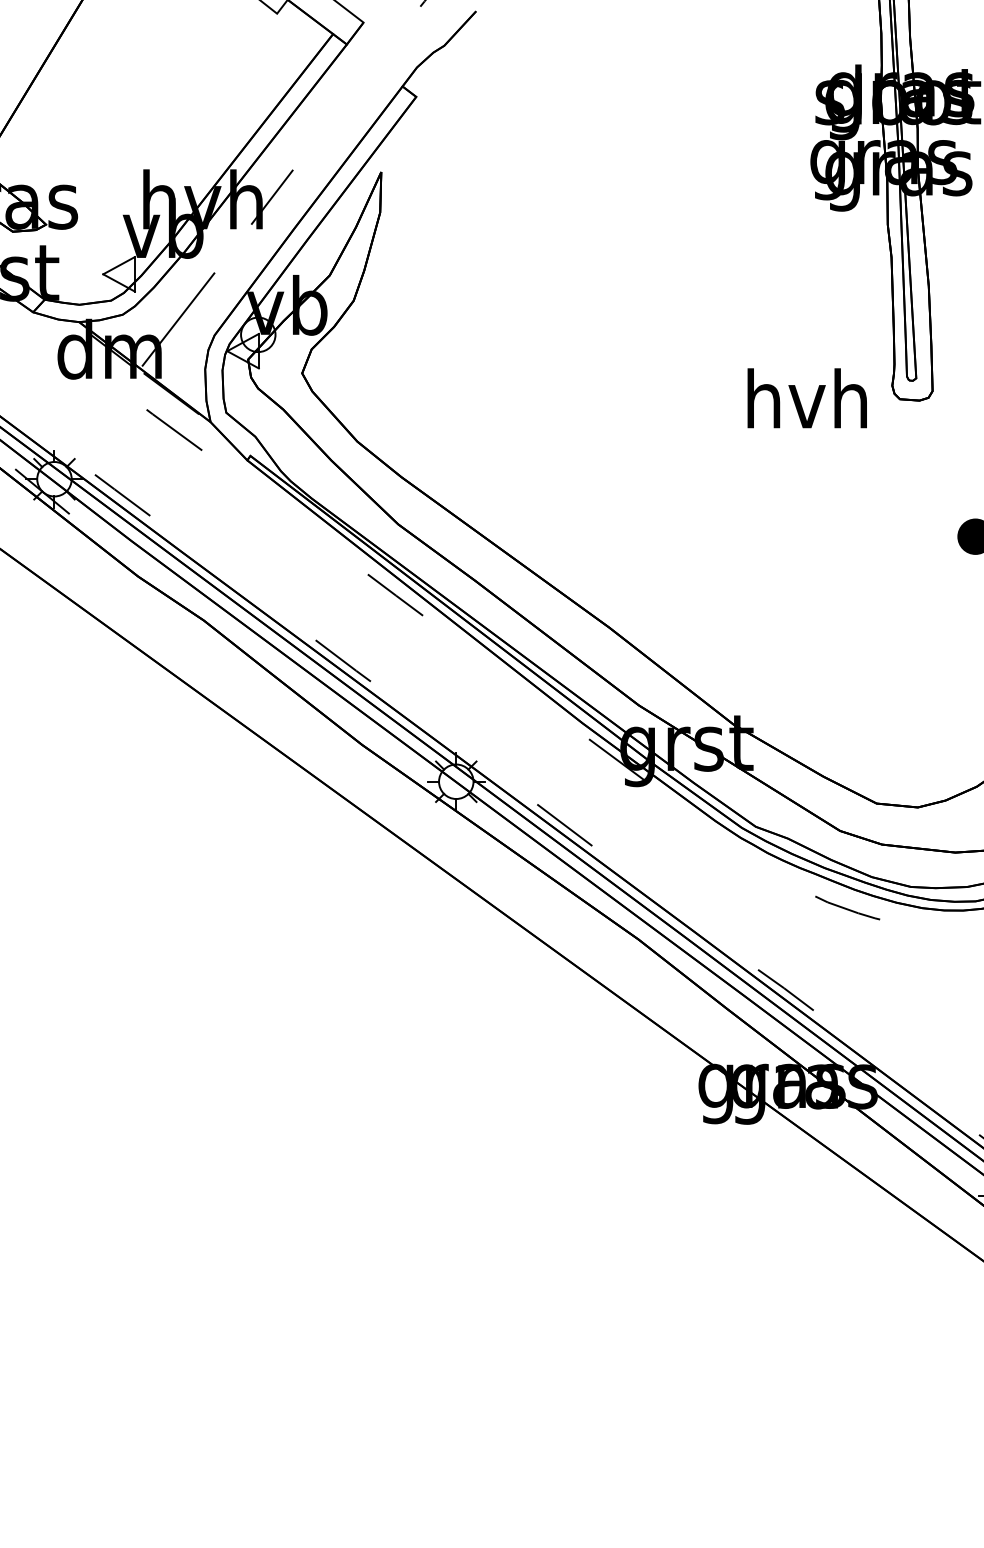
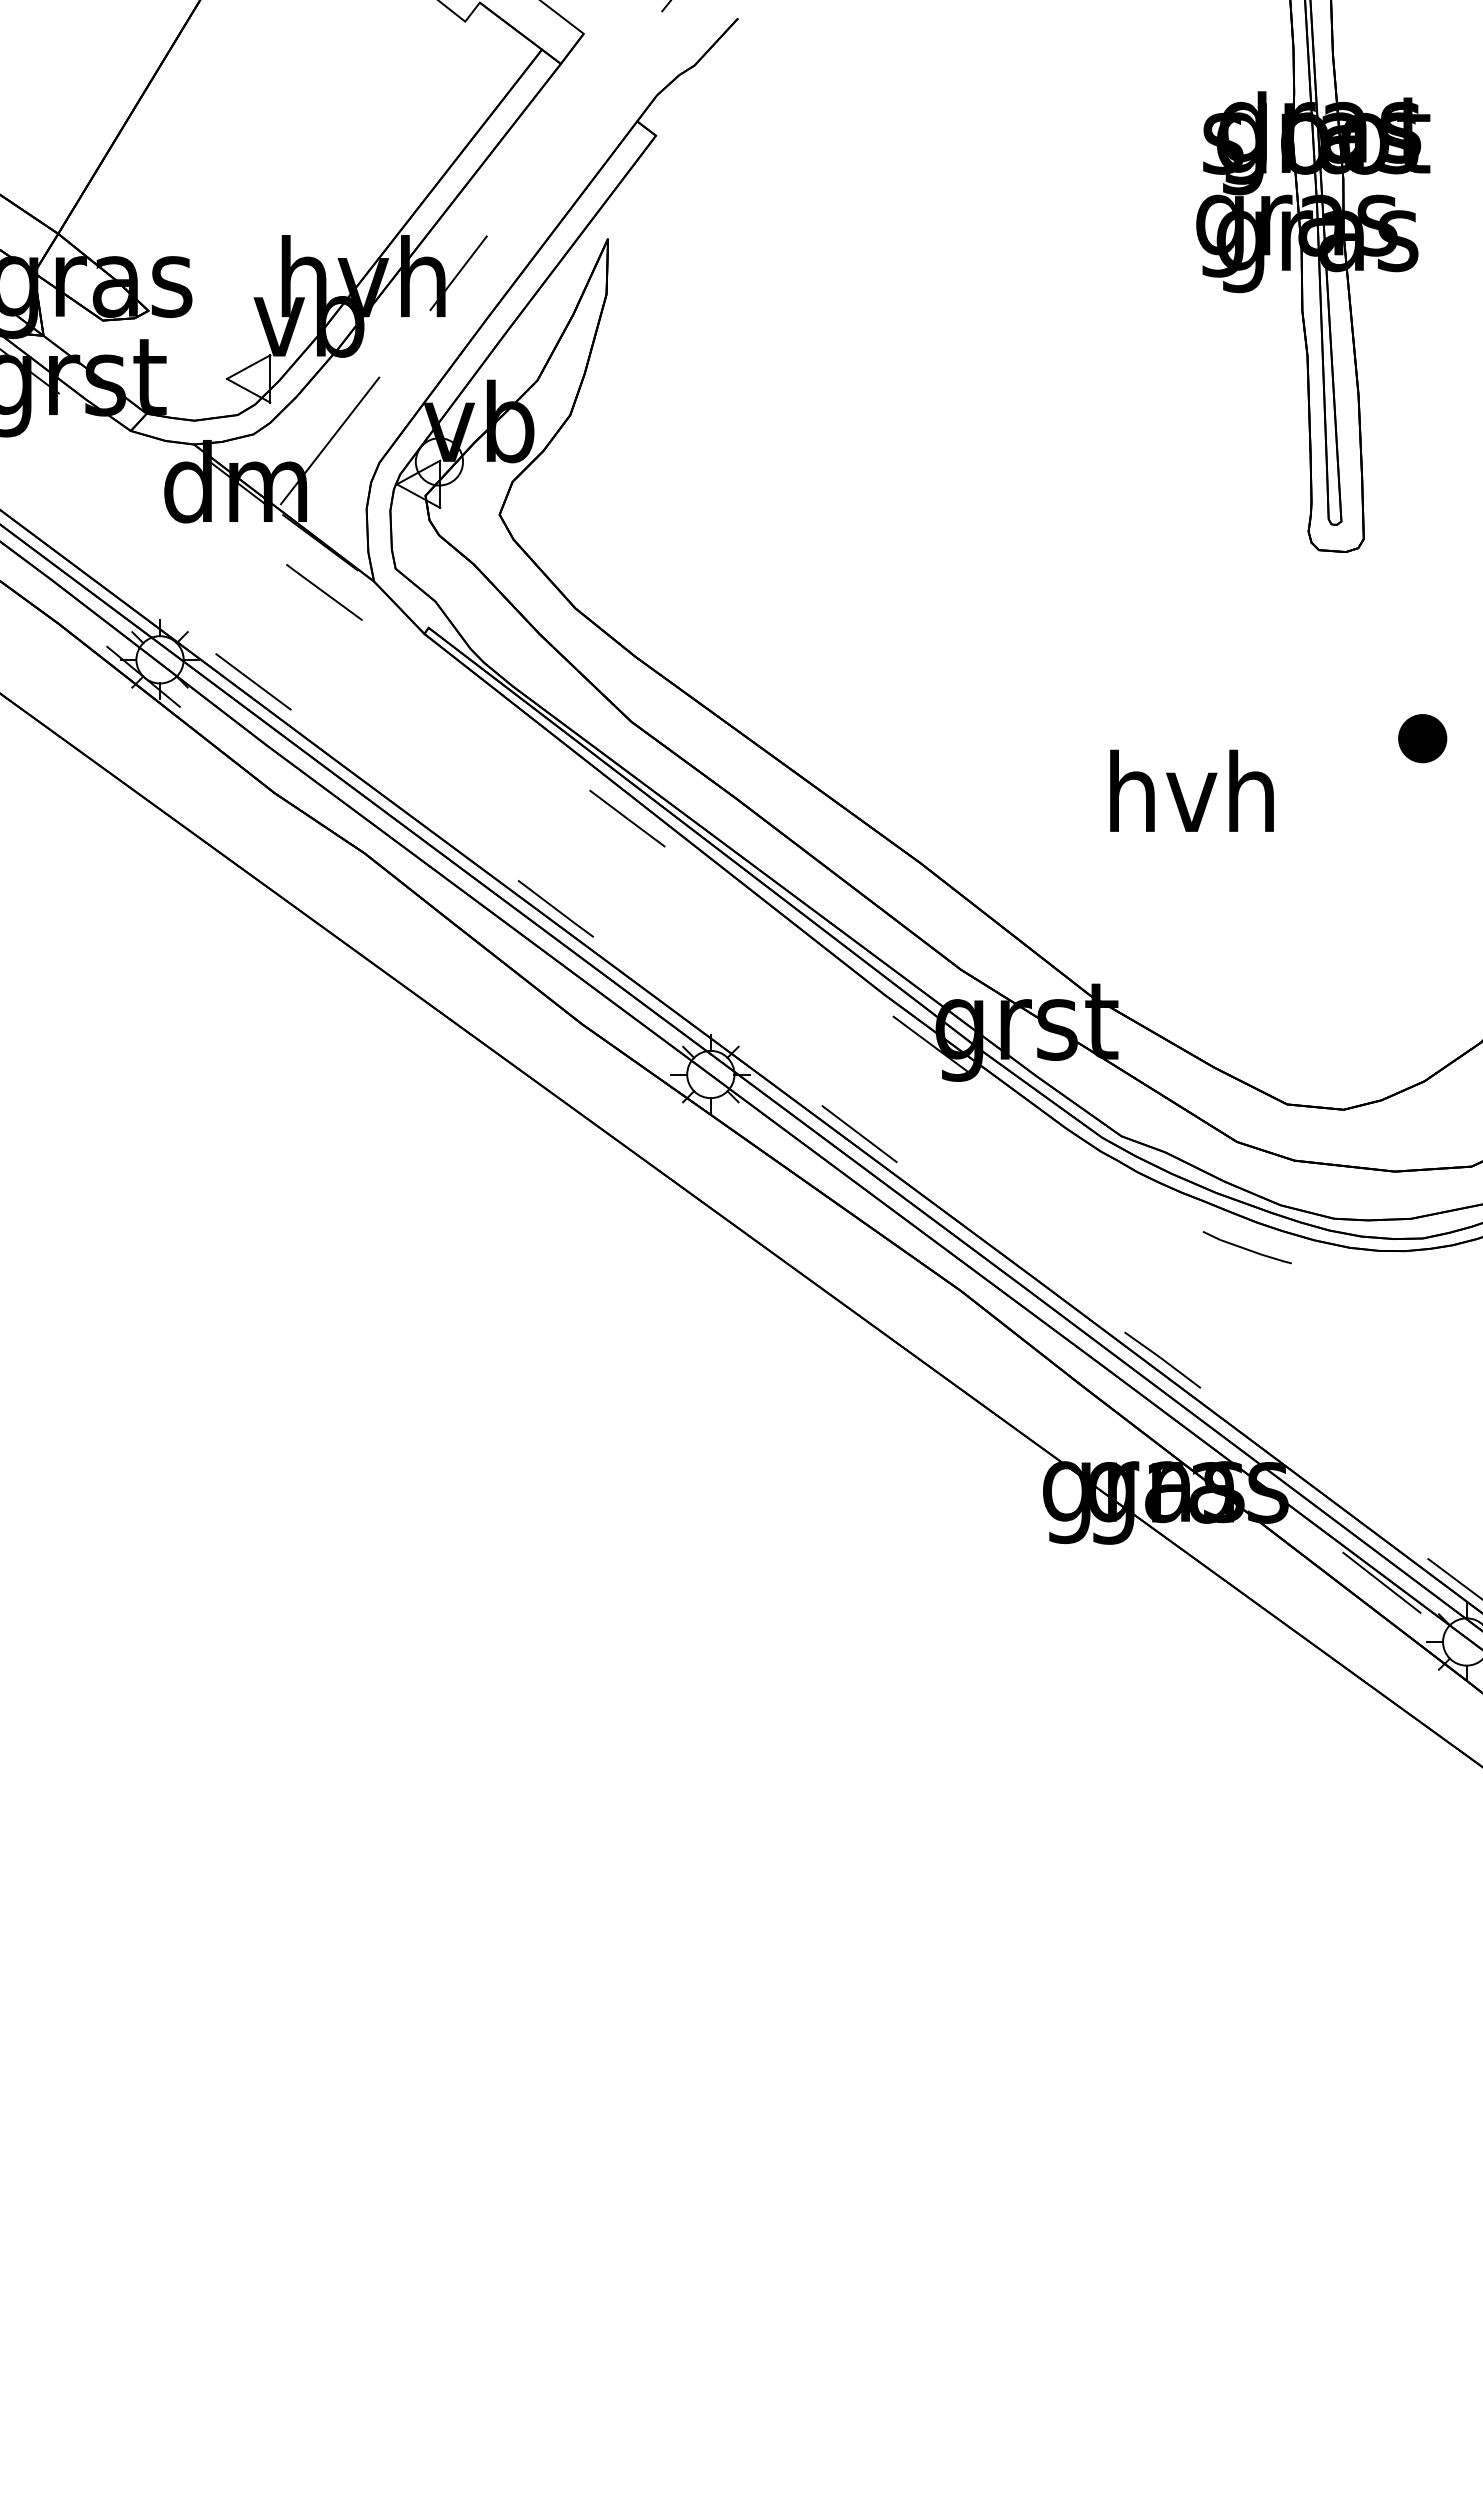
text: (806, 398) -> (1191, 790), moved
line: (945, 1152) -> (1381, 1582), added

